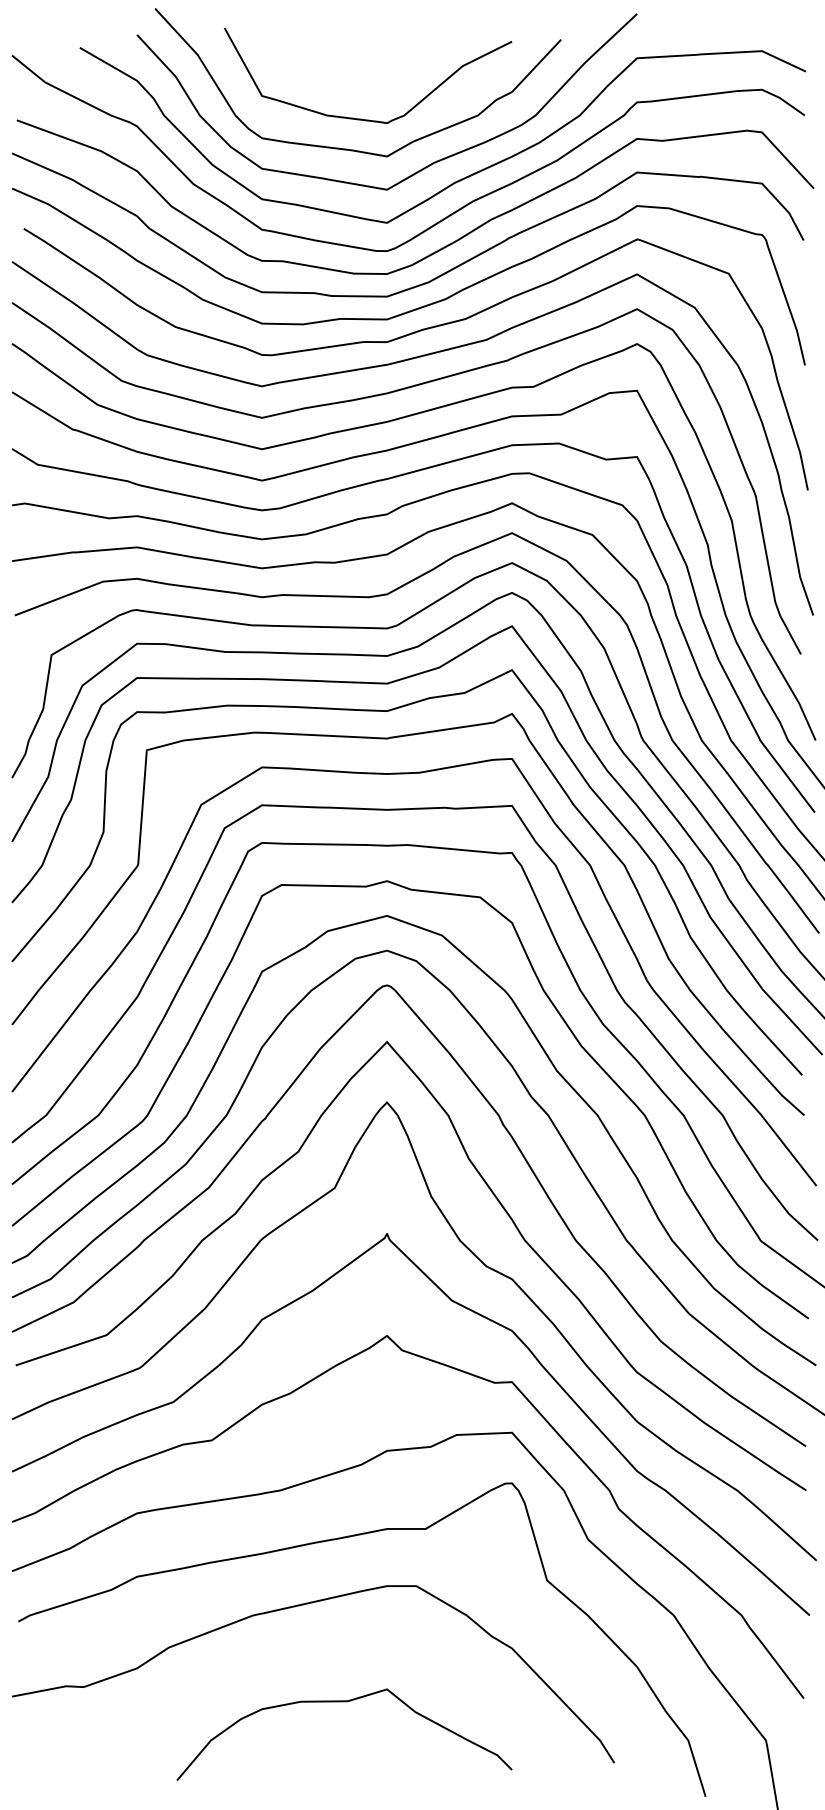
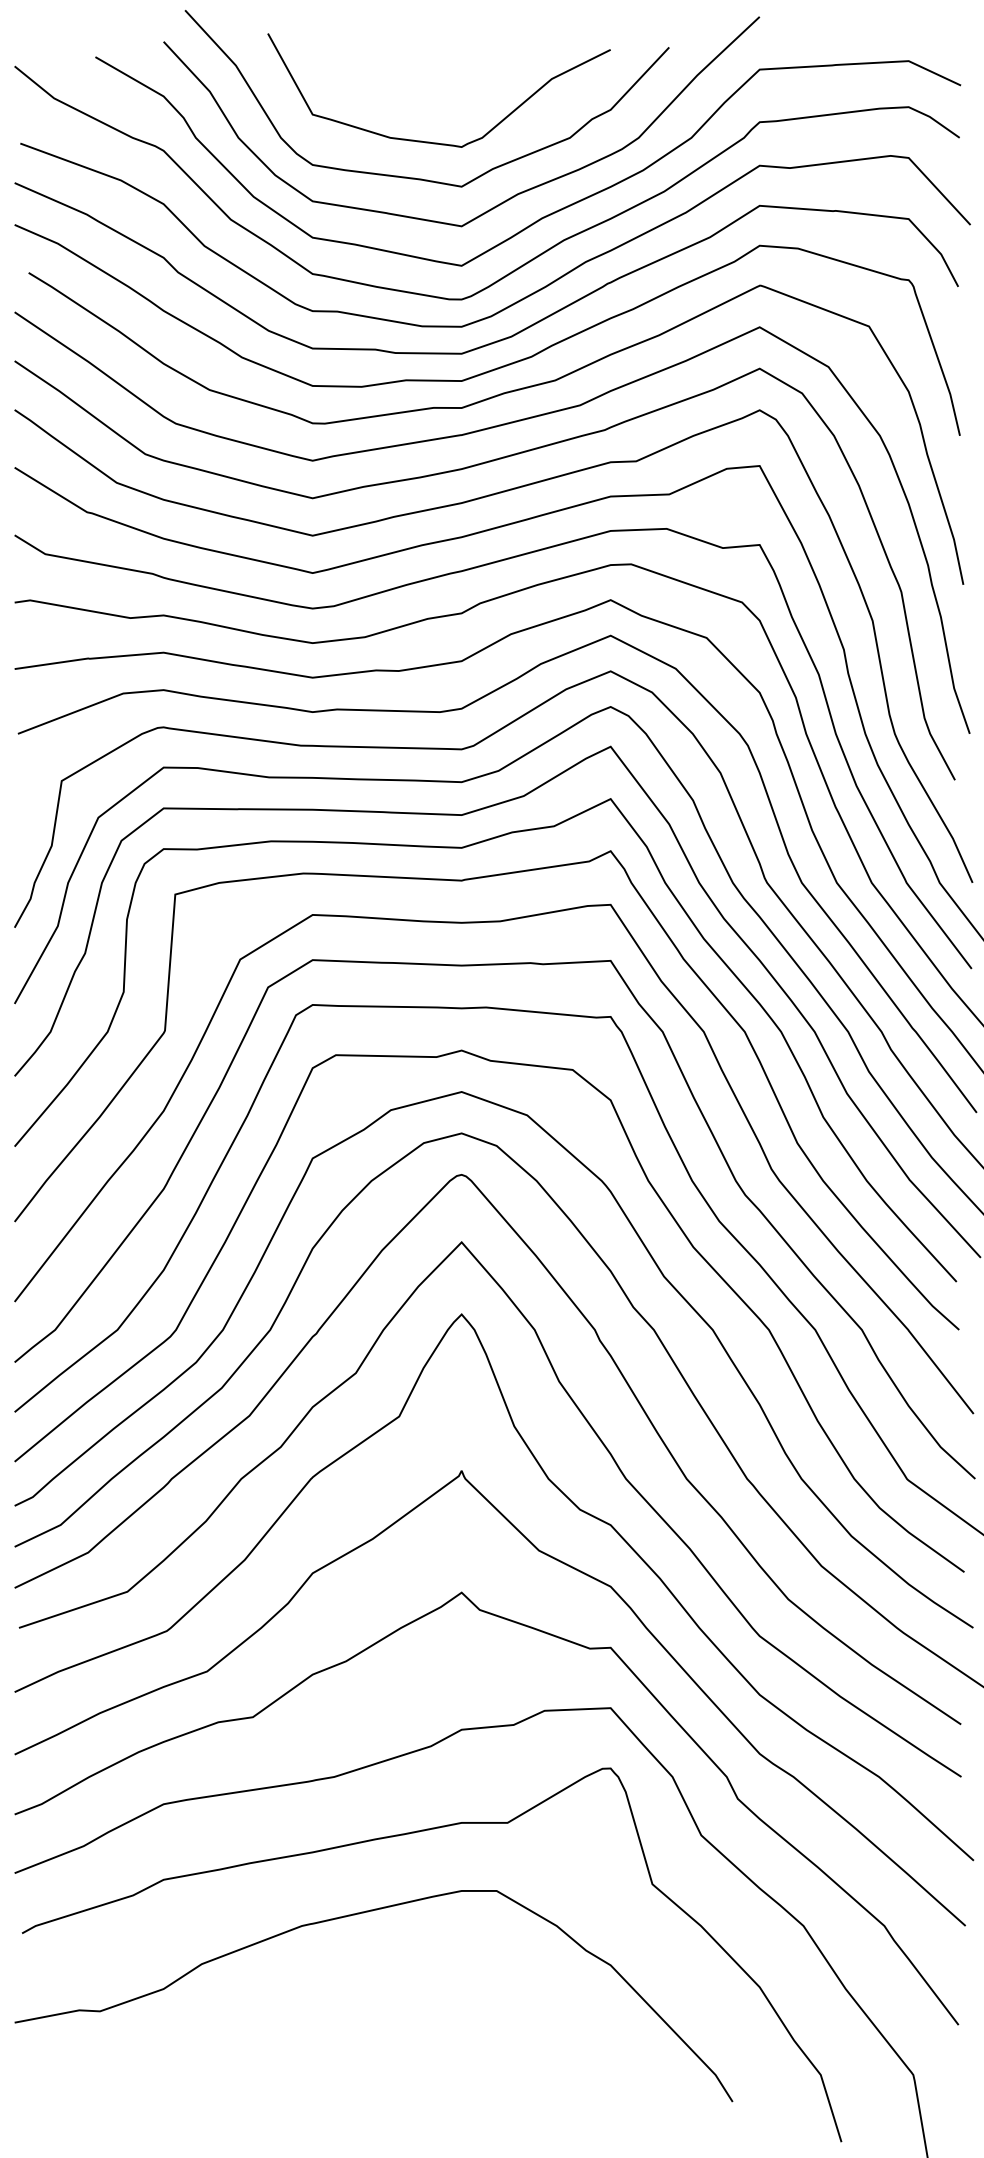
curve: (344, 1702) -> (410, 2029), removed

